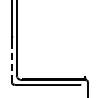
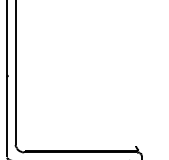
line: (11, 62) -> (6, 121), dashed -> solid

